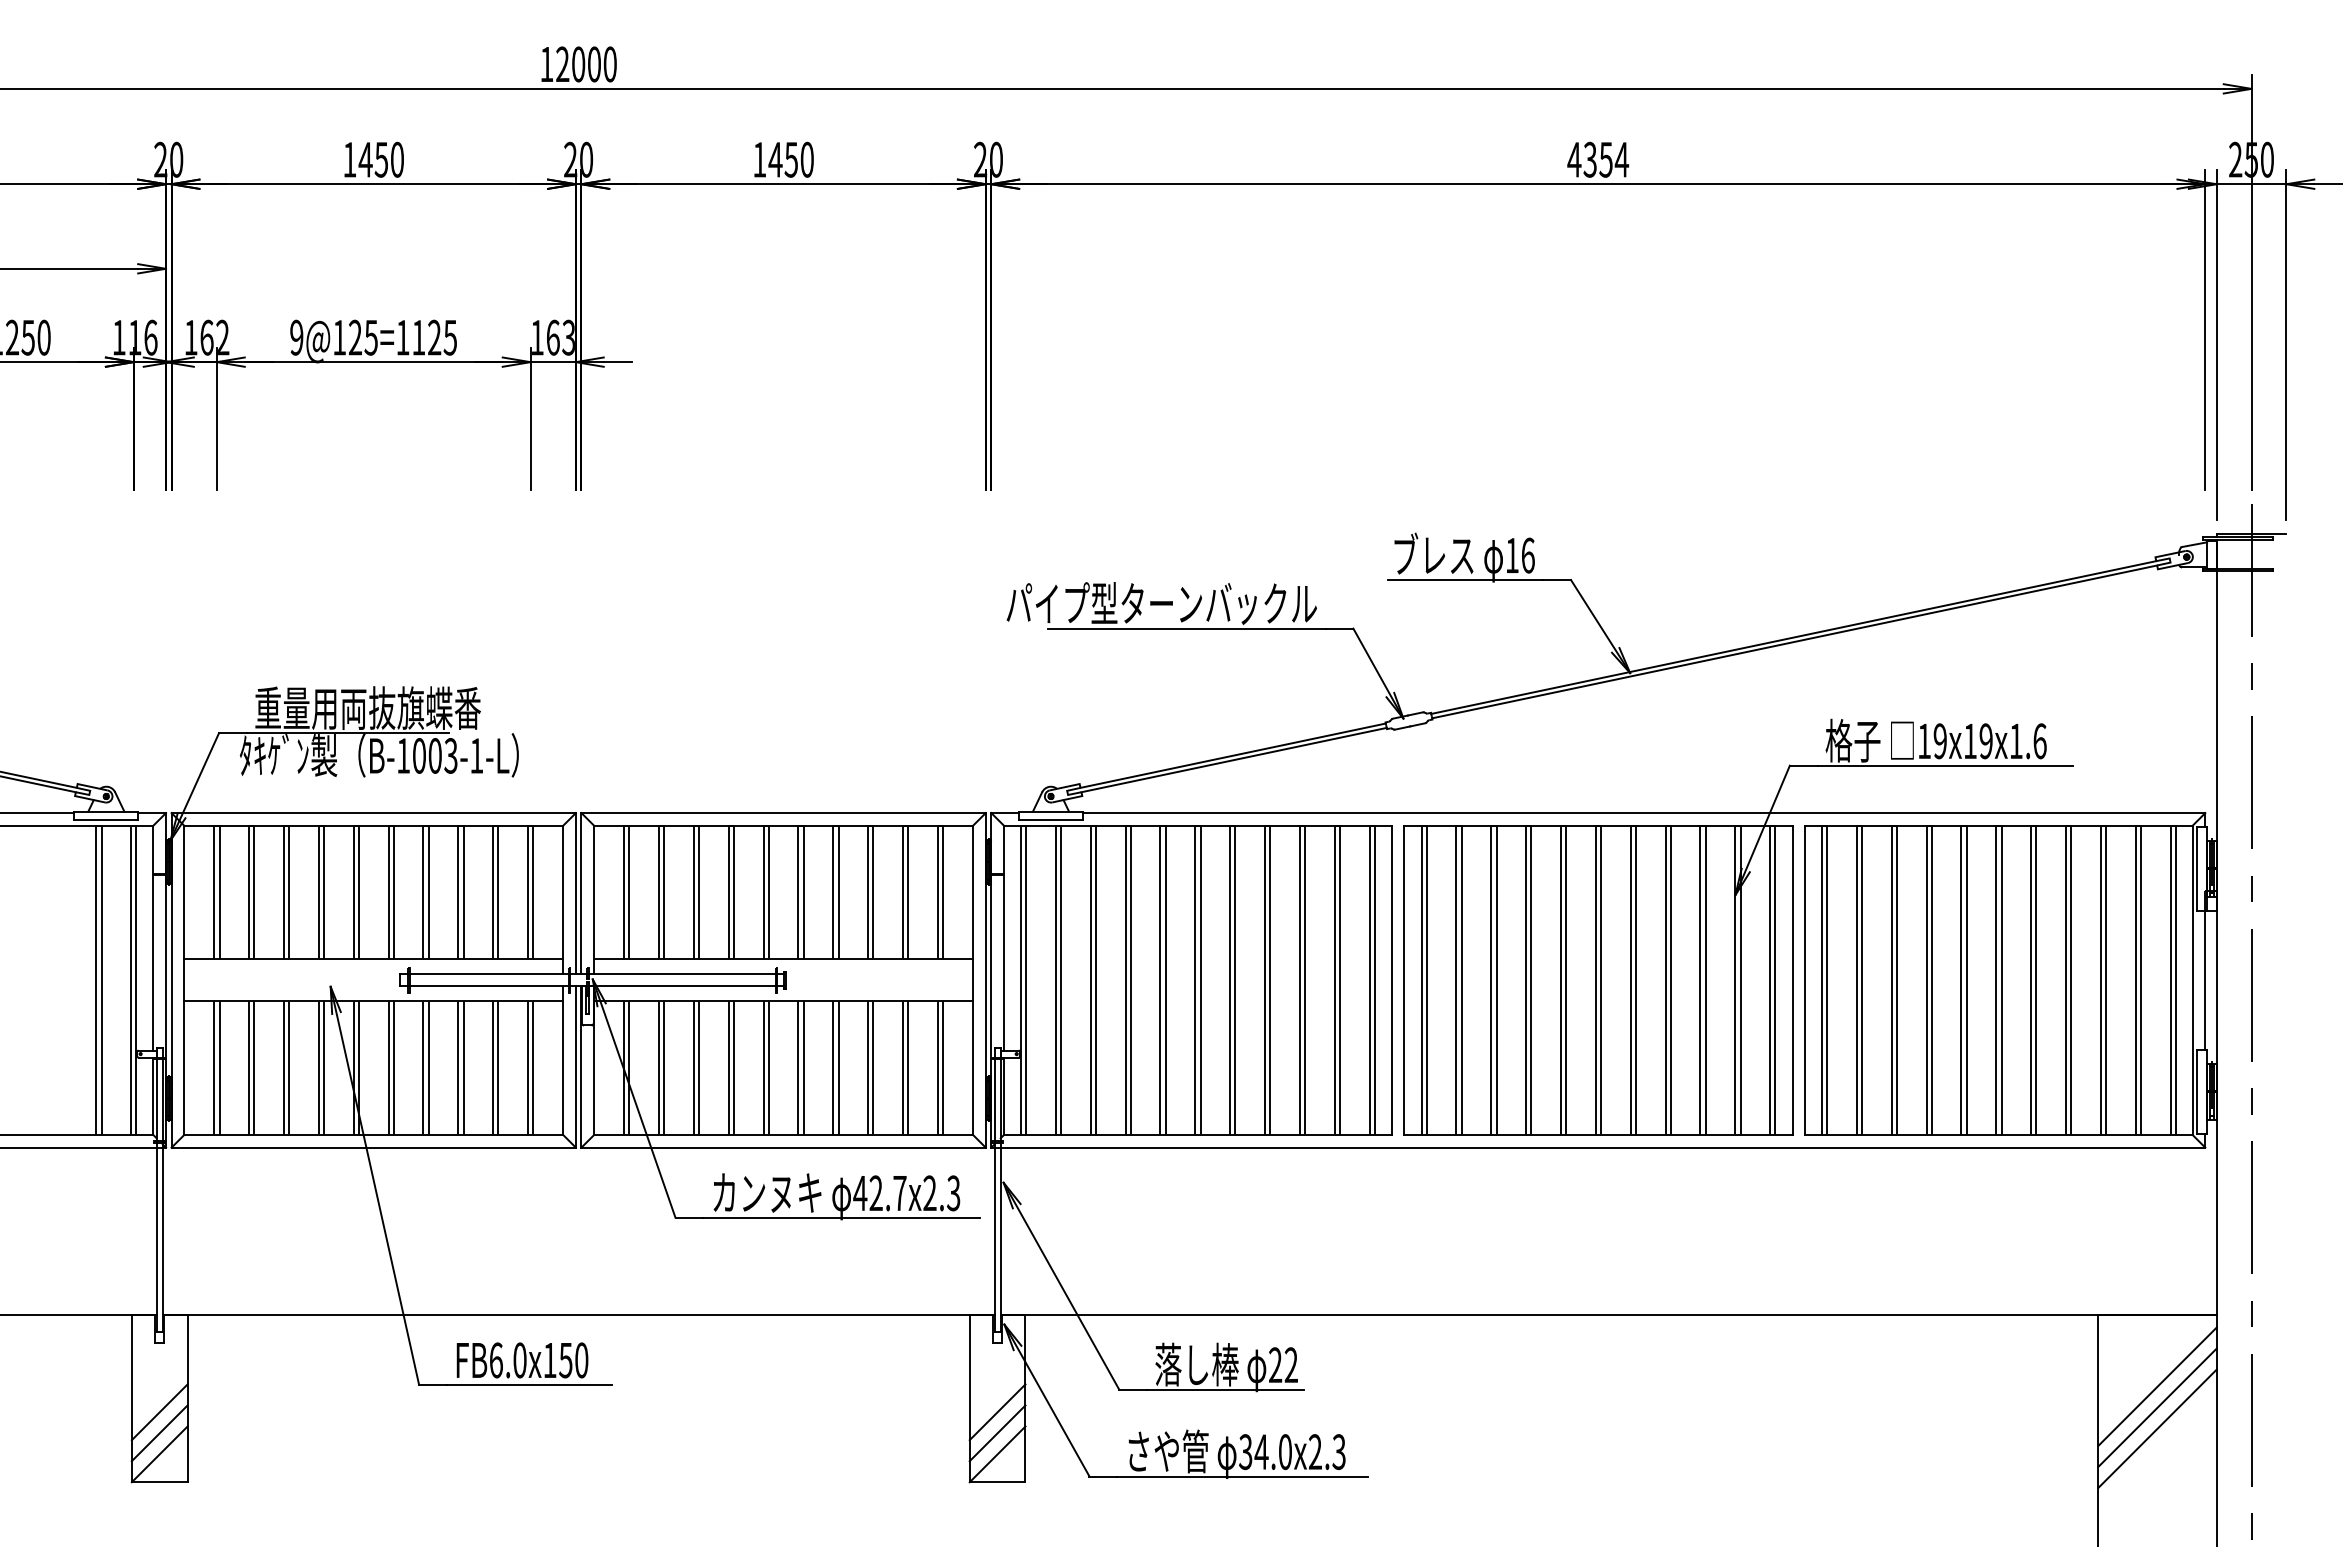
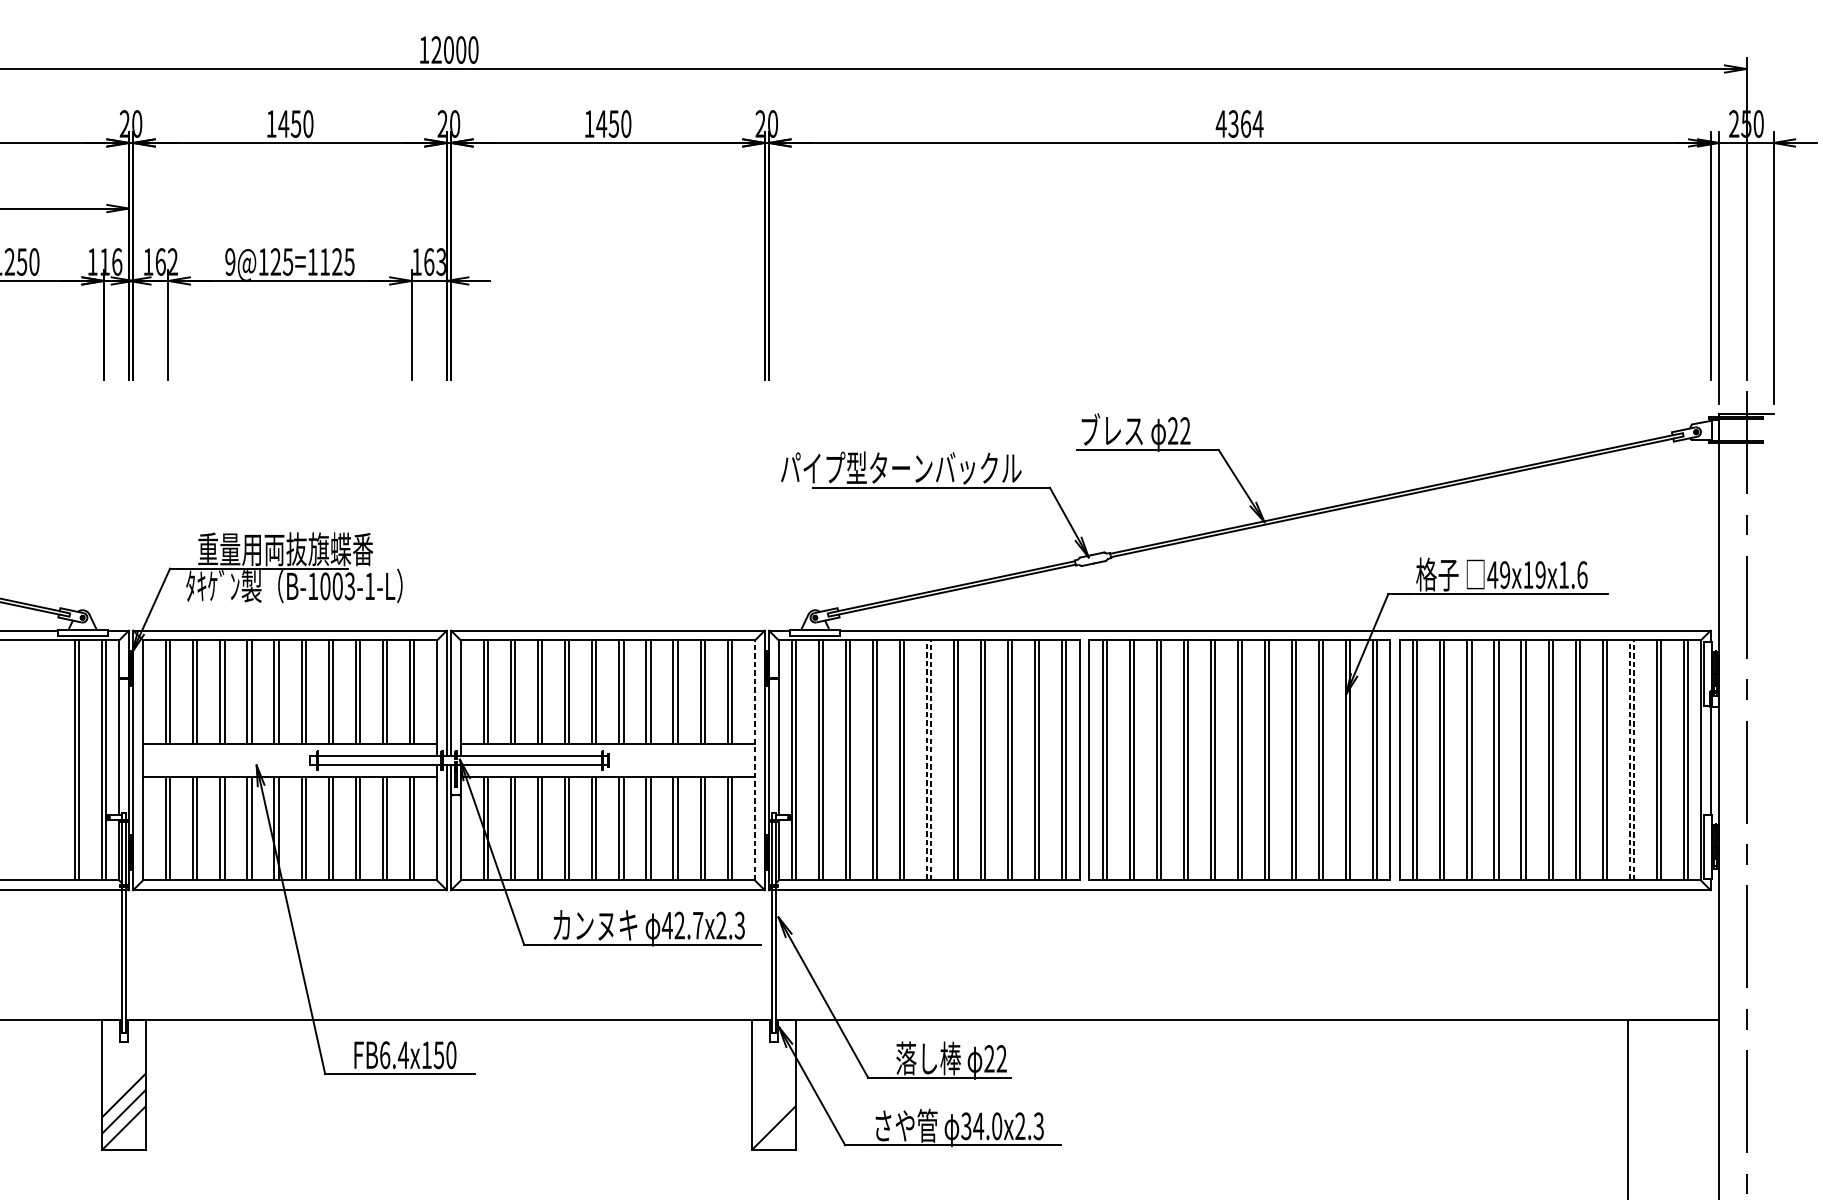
text: (1605, 159) -> (1245, 123), 4354 -> 4364
text: (1519, 555) -> (1178, 430), 16 -> 22
text: (1924, 740) -> (1492, 574), 19x19x1.6 -> 49x19x1.6
line: (1197, 825) -> (928, 640), solid -> dashed
line: (2103, 825) -> (1631, 640), solid -> dashed
line: (973, 980) -> (755, 760), solid -> dashed
text: (519, 1360) -> (403, 1055), FB6.0x150 -> FB6.4x150
line: (2157, 1386) -> (1673, 1075), removed
line: (2157, 1407) -> (1673, 1091), removed
line: (997, 1412) -> (773, 1095), removed
line: (2157, 1428) -> (1673, 1108), removed
line: (997, 1433) -> (773, 1111), removed

